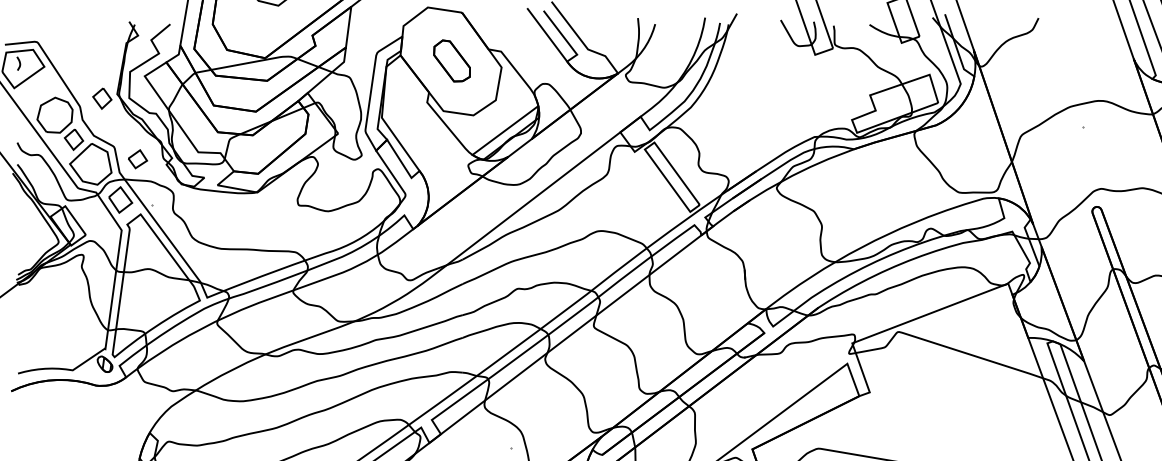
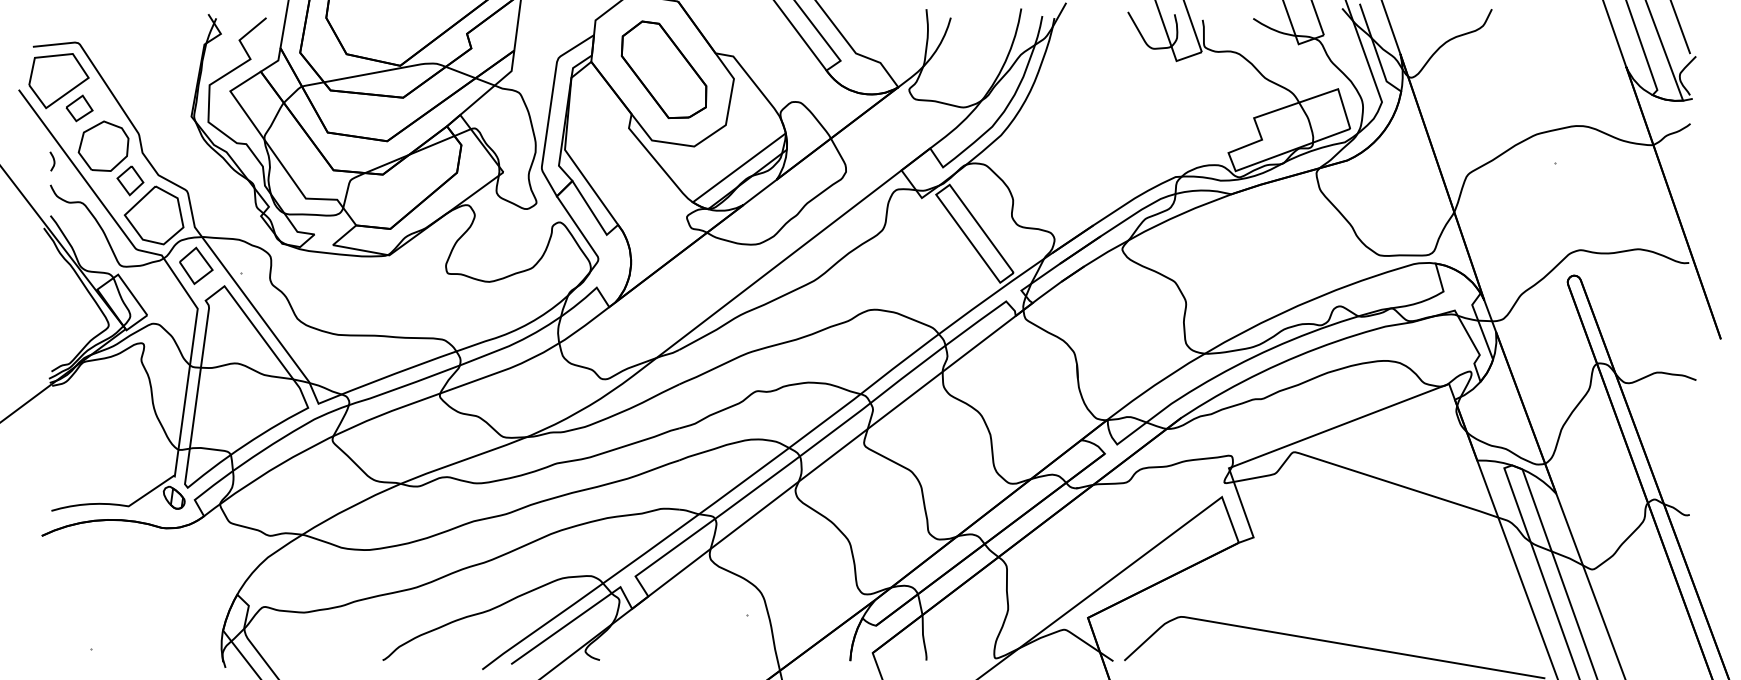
part: (451, 60) -> (663, 69), size x1.67
curve: (19, 63) -> (53, 161), moved
part: (102, 98) -> (170, 122), removed
part: (137, 159) -> (79, 108), moved

